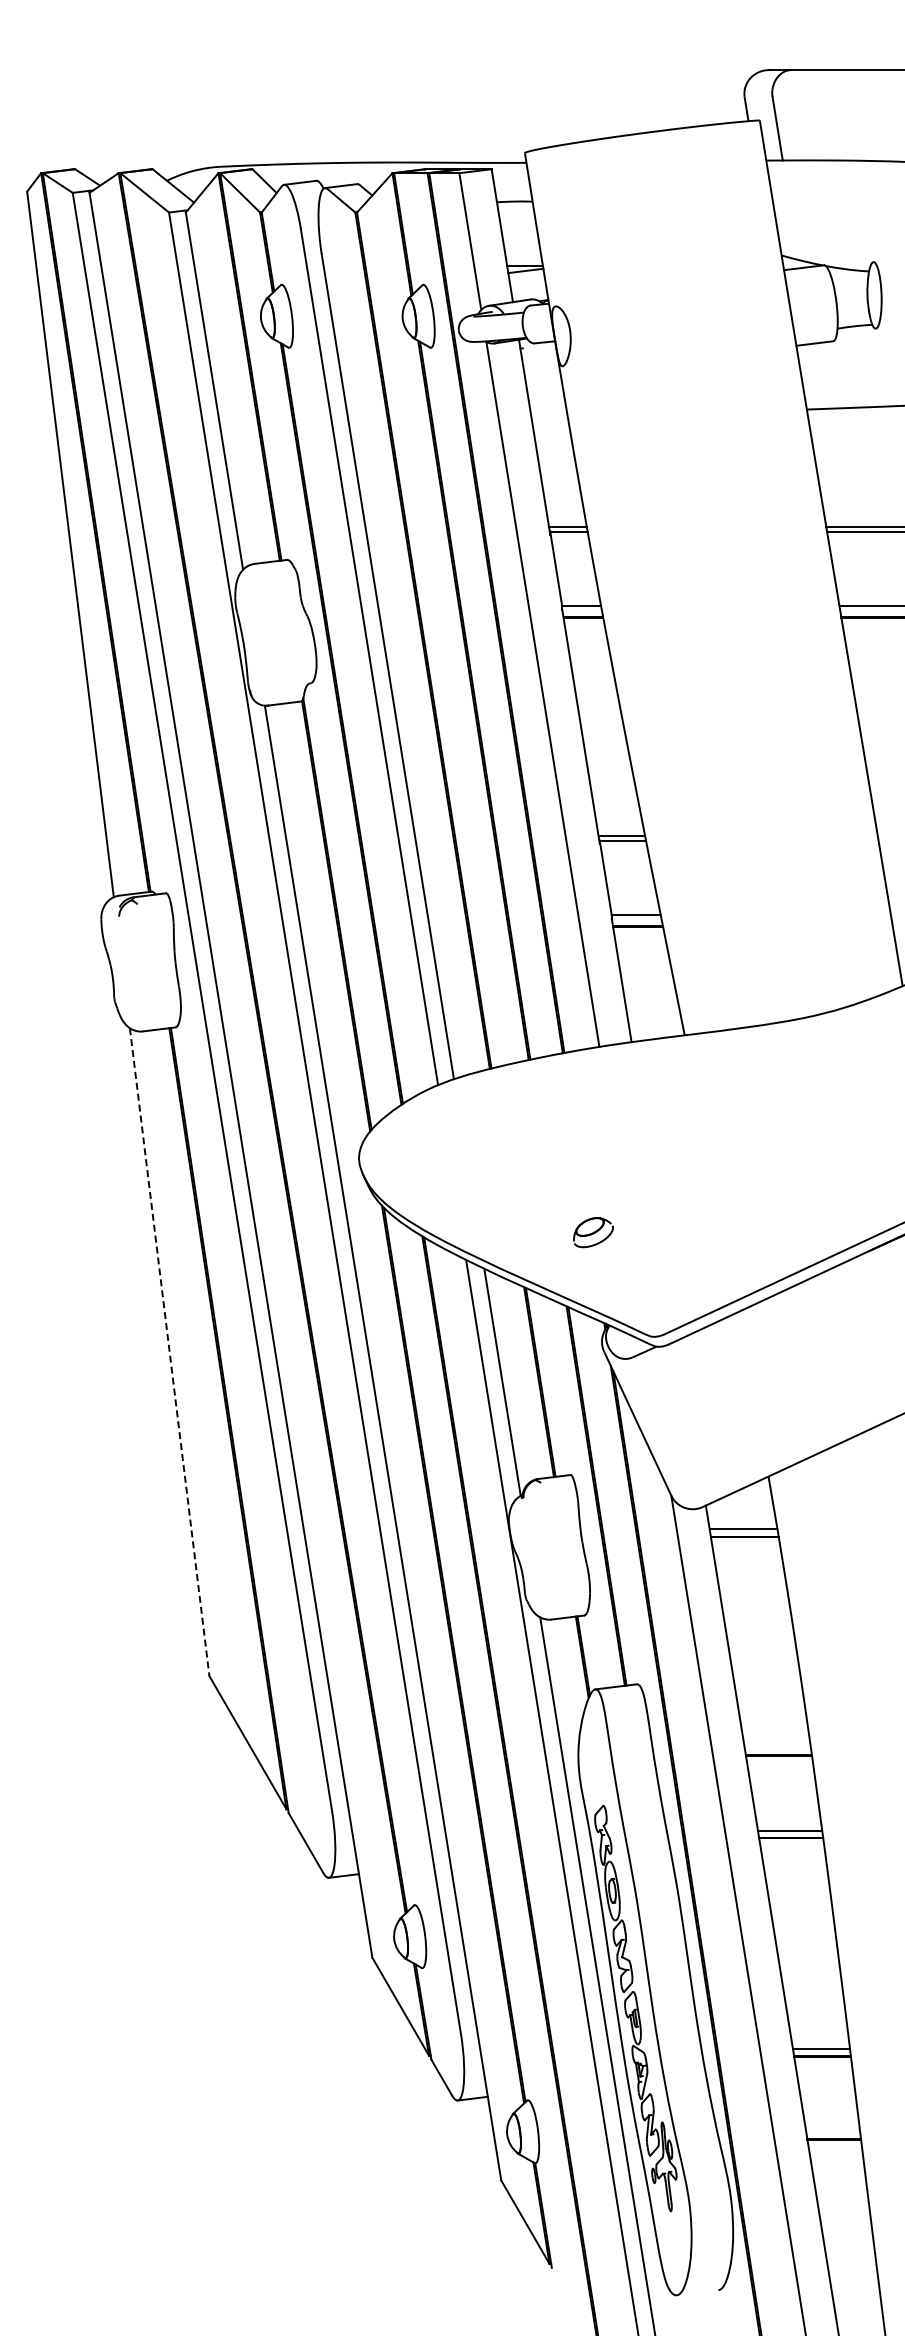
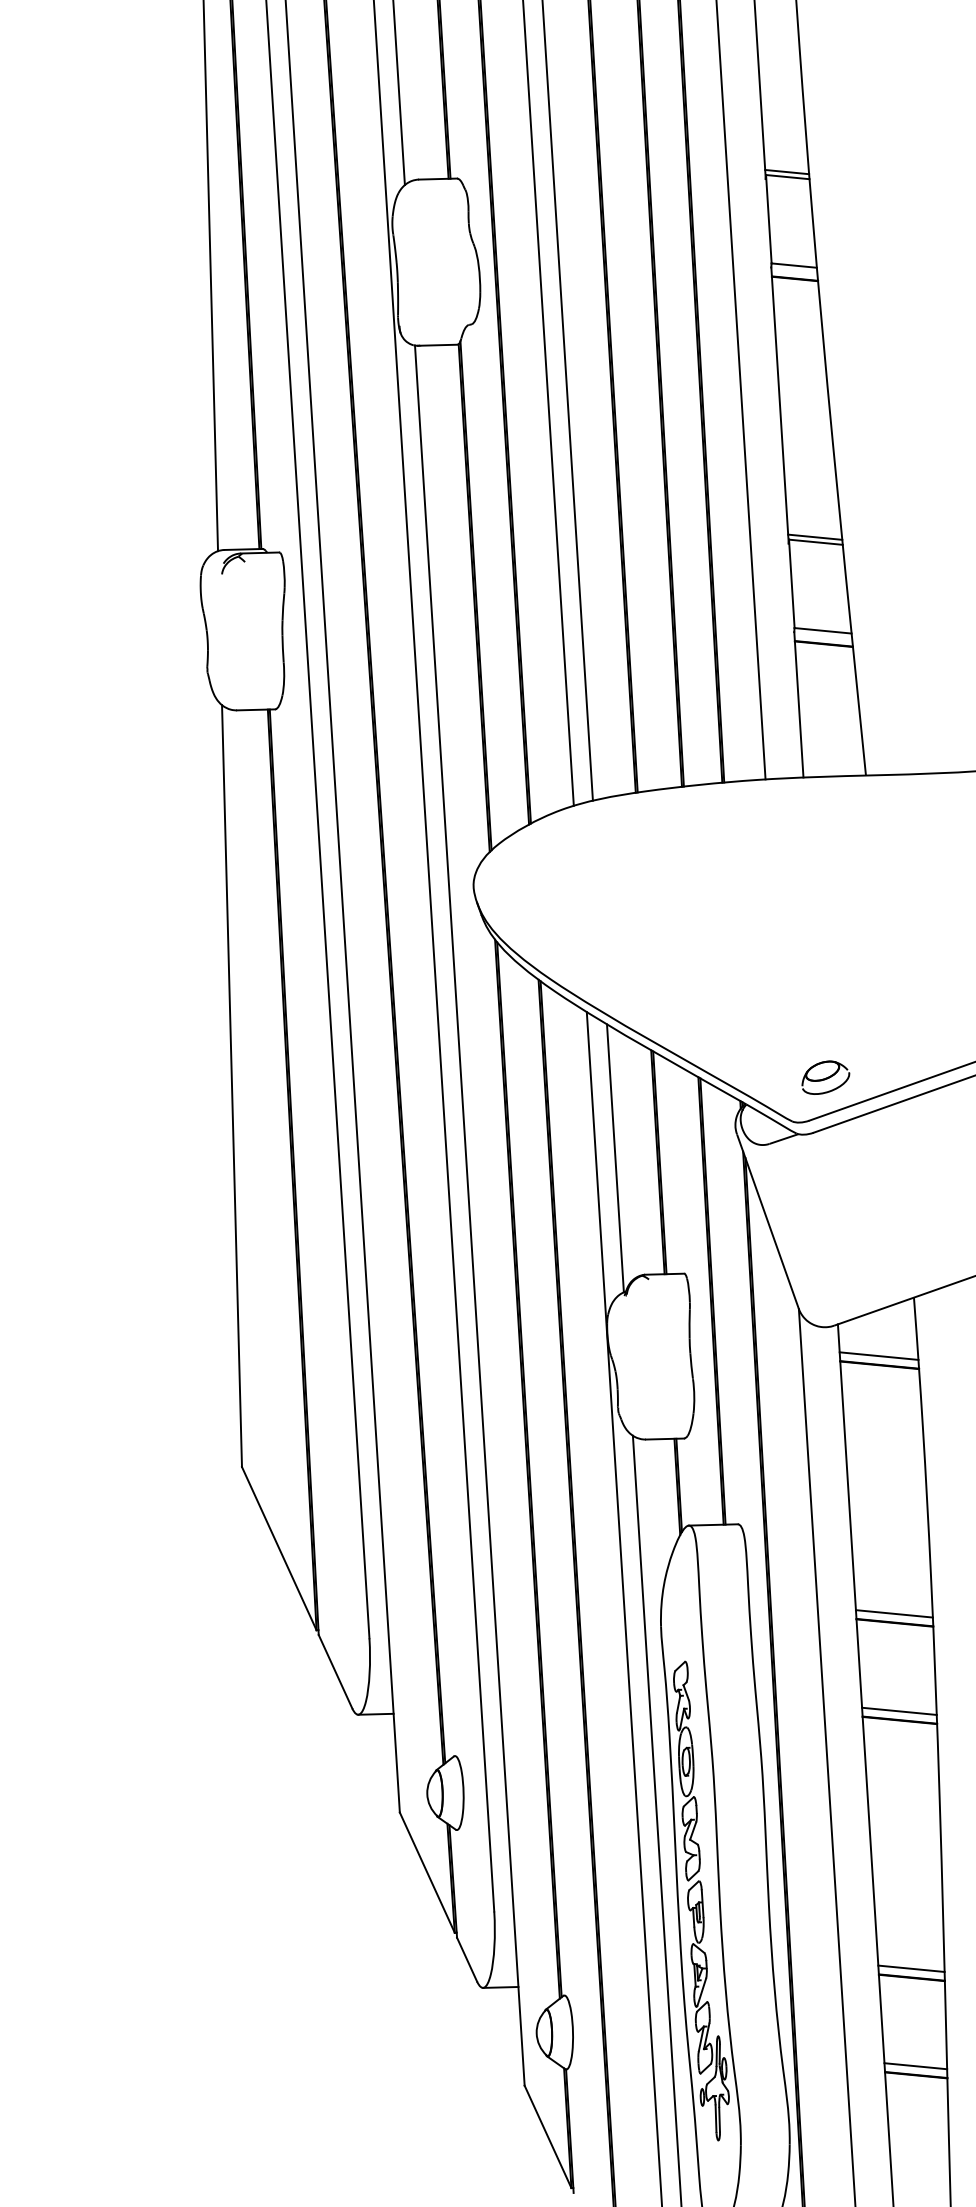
part: (593, 1232) -> (826, 1077), moved
line: (169, 1352) -> (231, 1086), dashed -> solid
line: (777, 1747) -> (894, 1613), added
line: (833, 2131) -> (916, 2065), added

